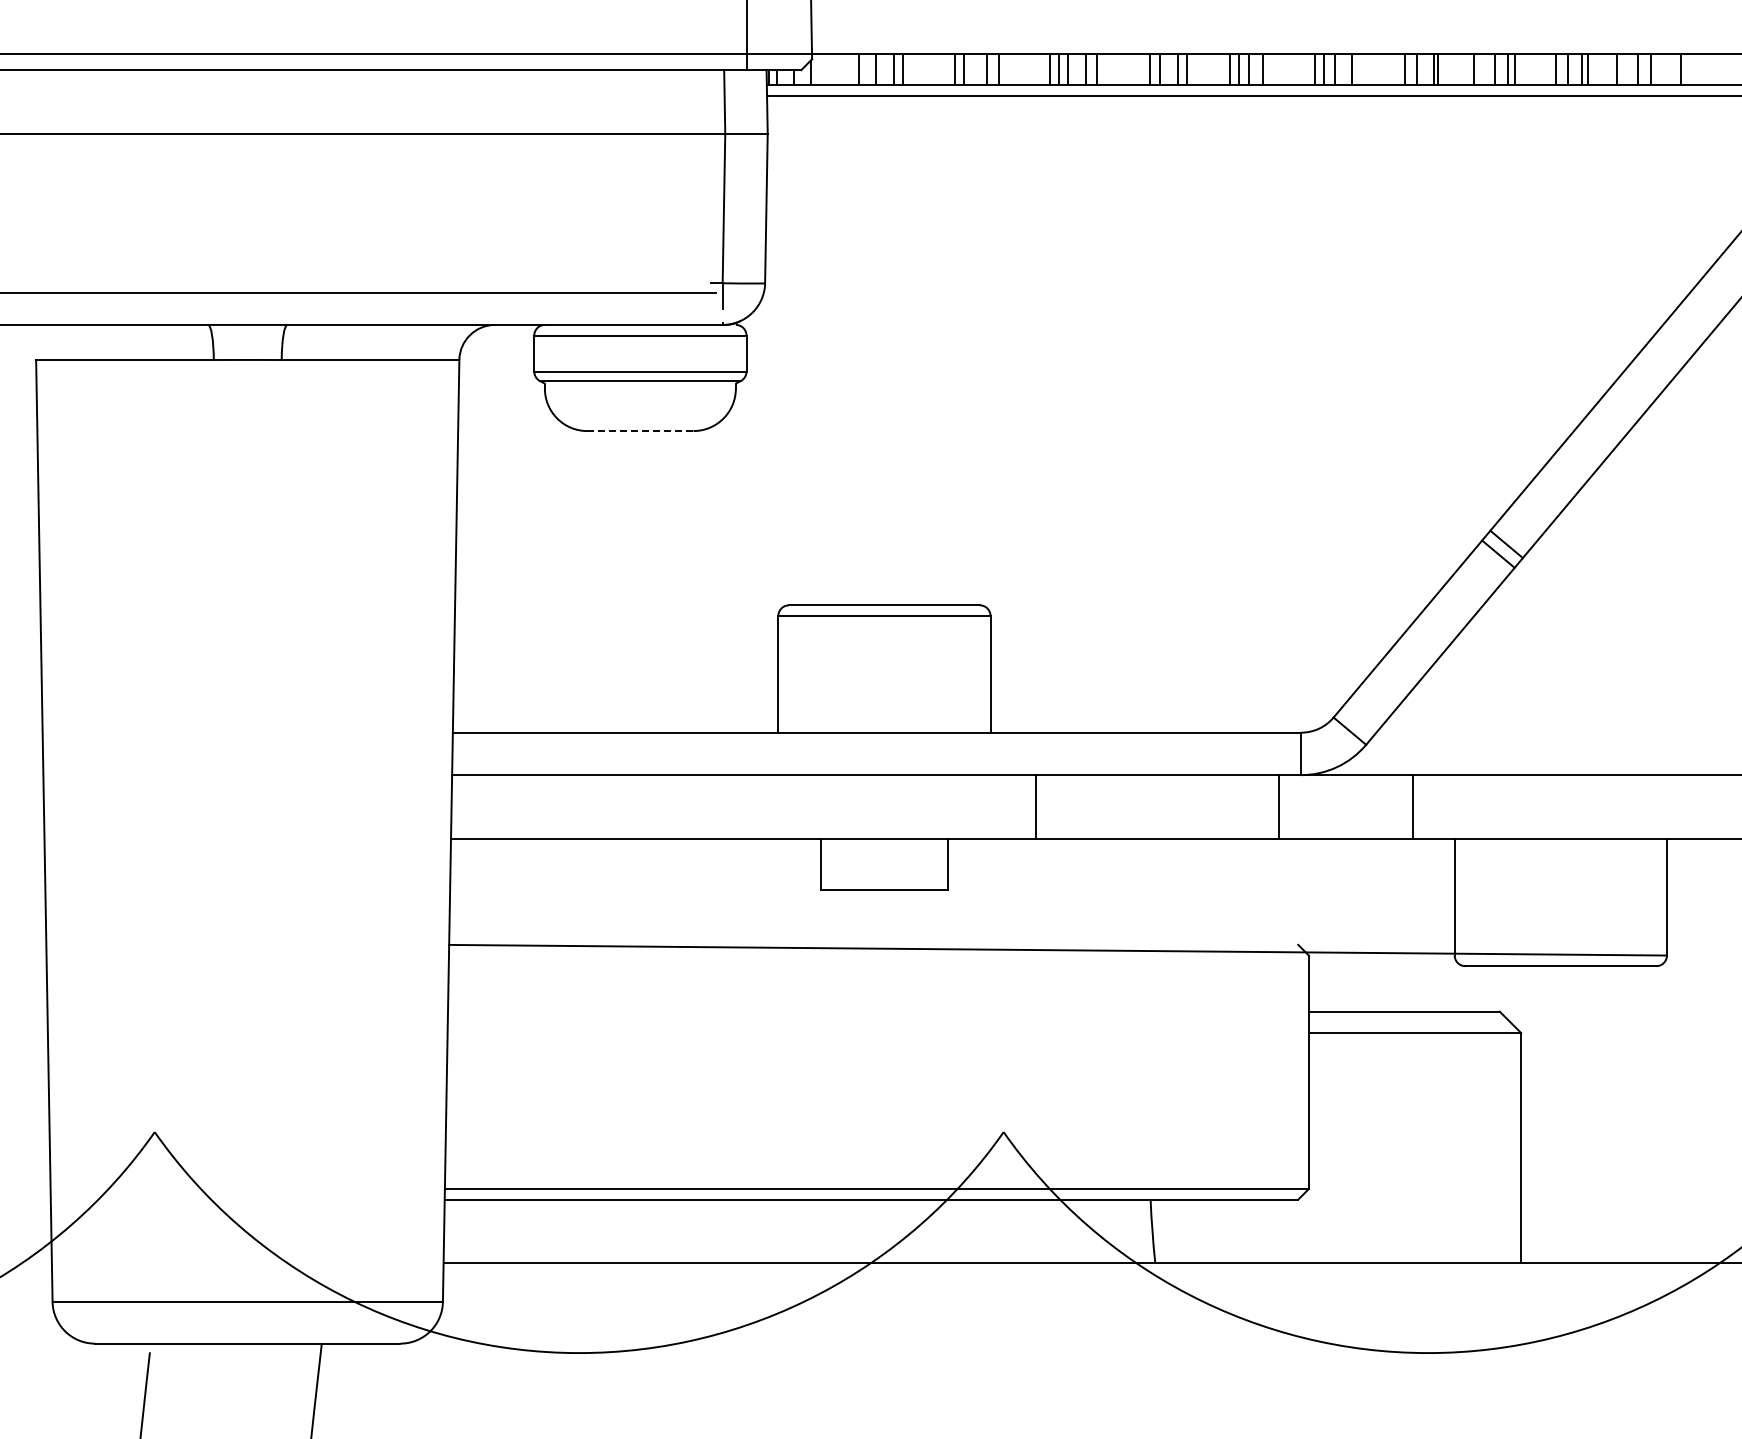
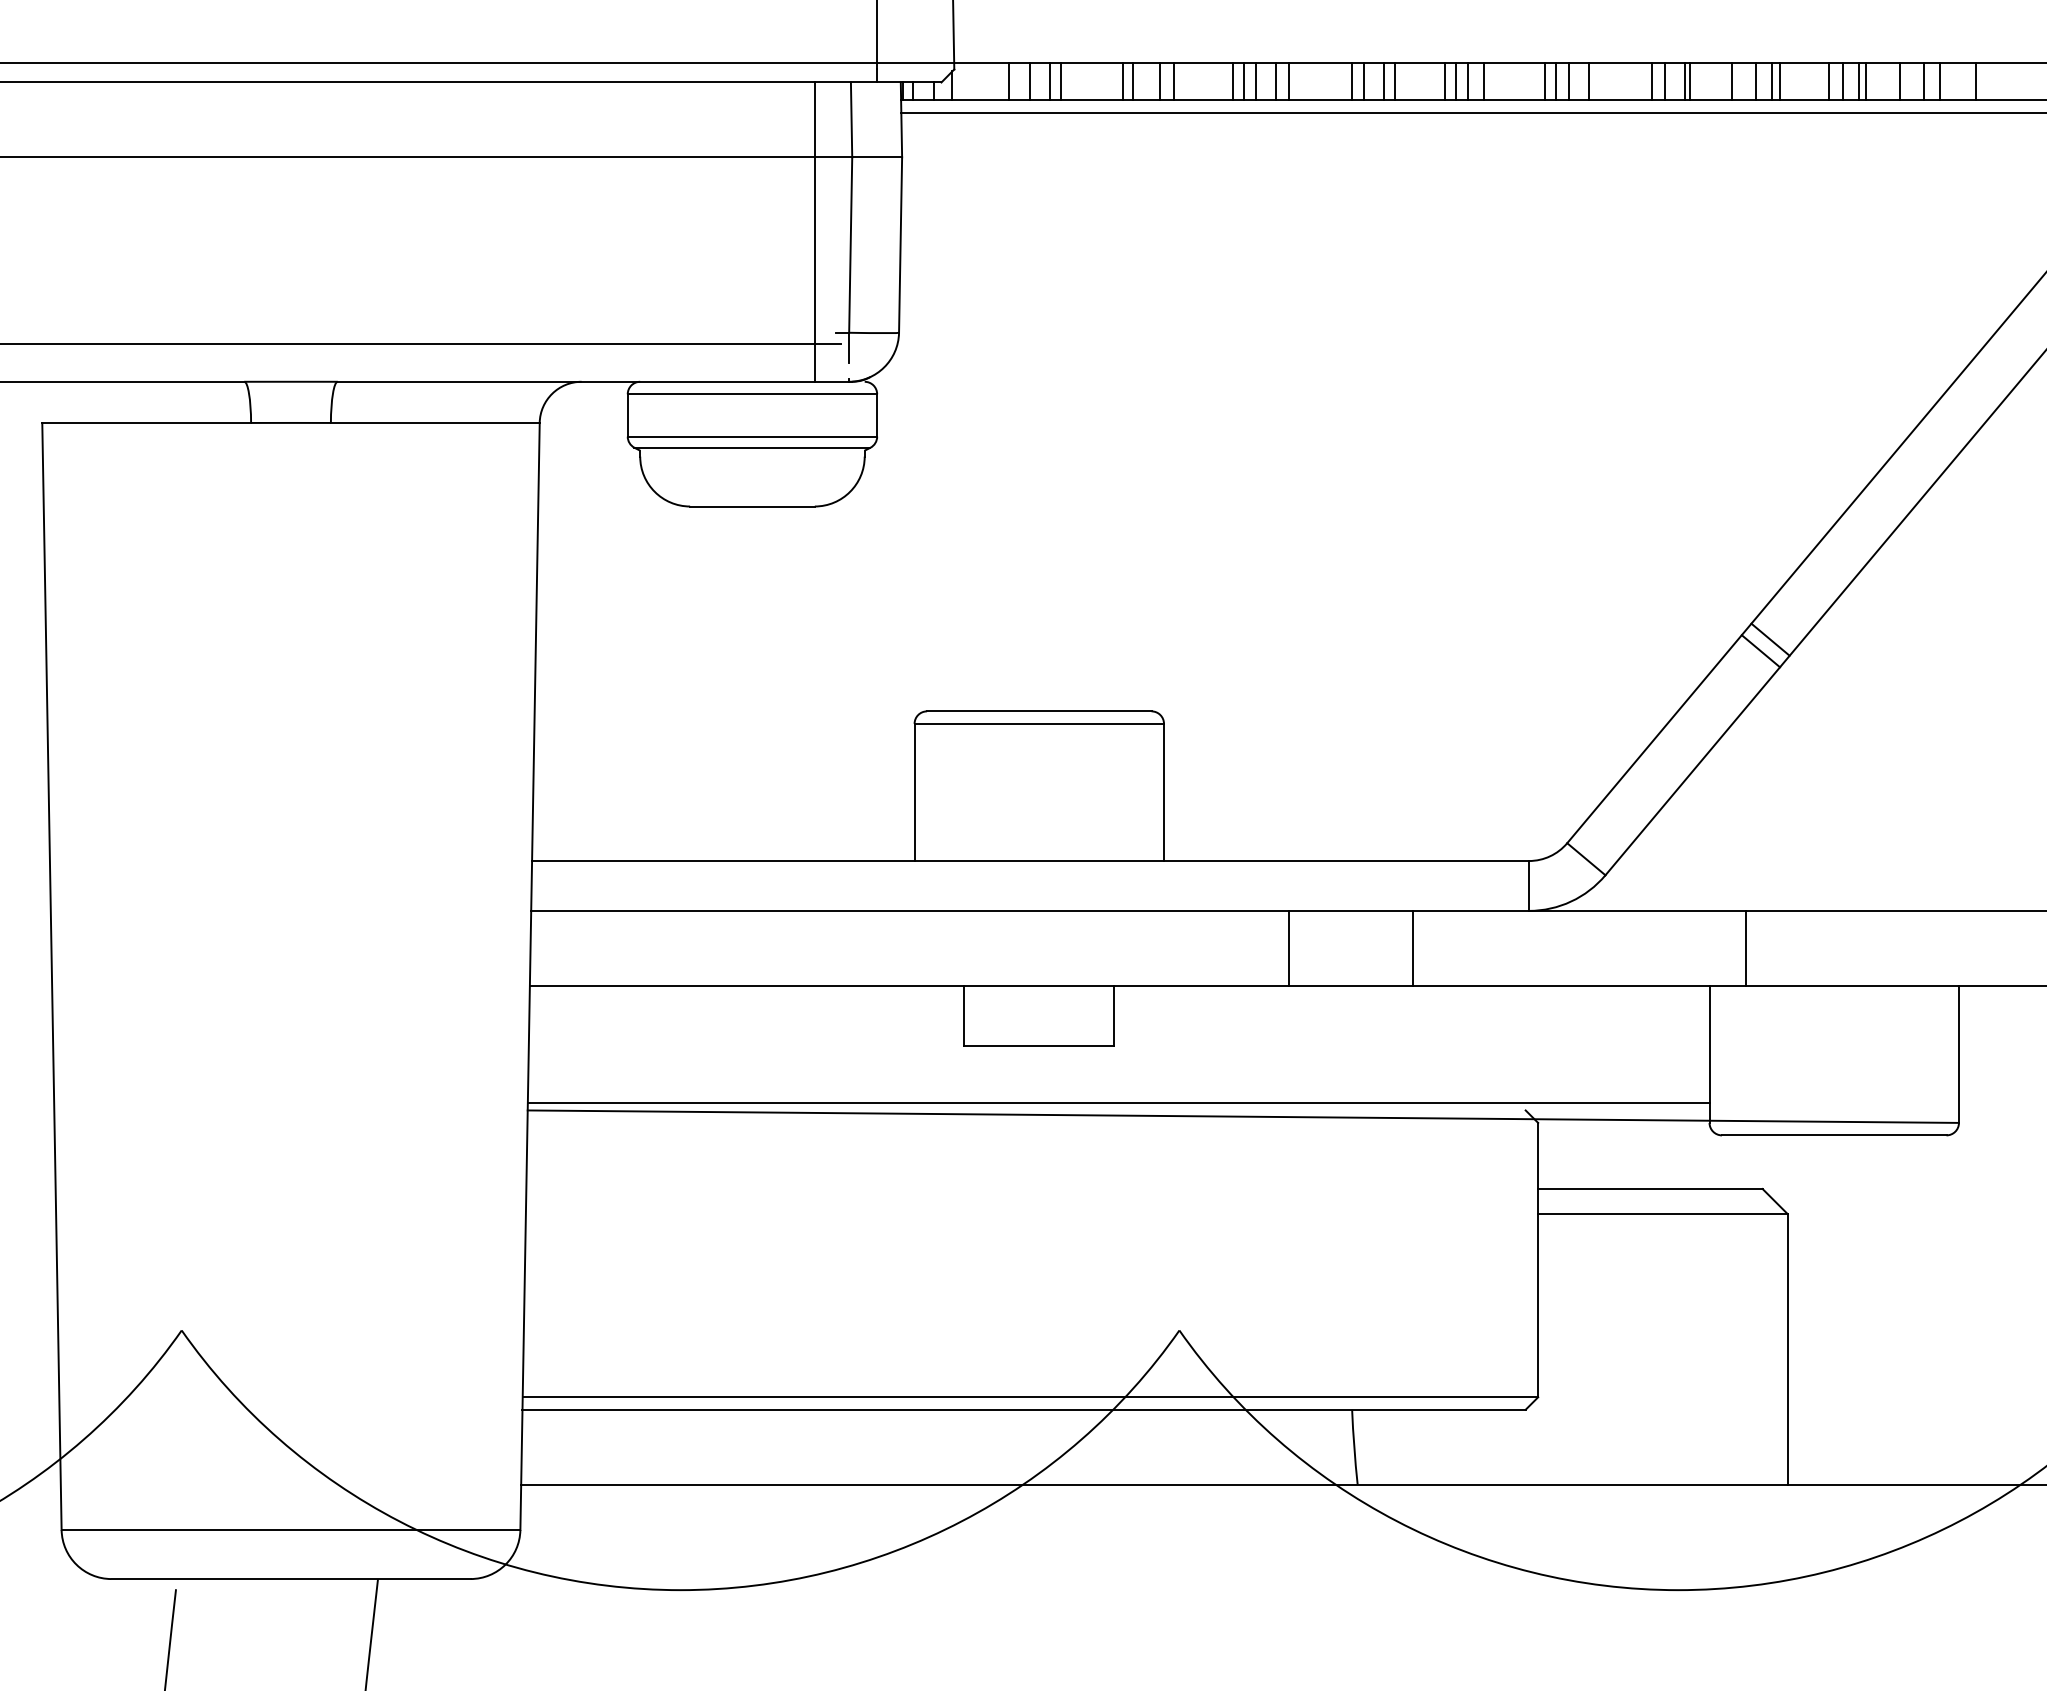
line: (693, 197) -> (814, 231), added
line: (639, 431) -> (751, 507), dashed -> solid
line: (1035, 806) -> (1288, 947), moved
line: (1278, 806) -> (1413, 947), moved
line: (1412, 806) -> (1745, 947), moved
line: (951, 938) -> (1118, 1102), added

